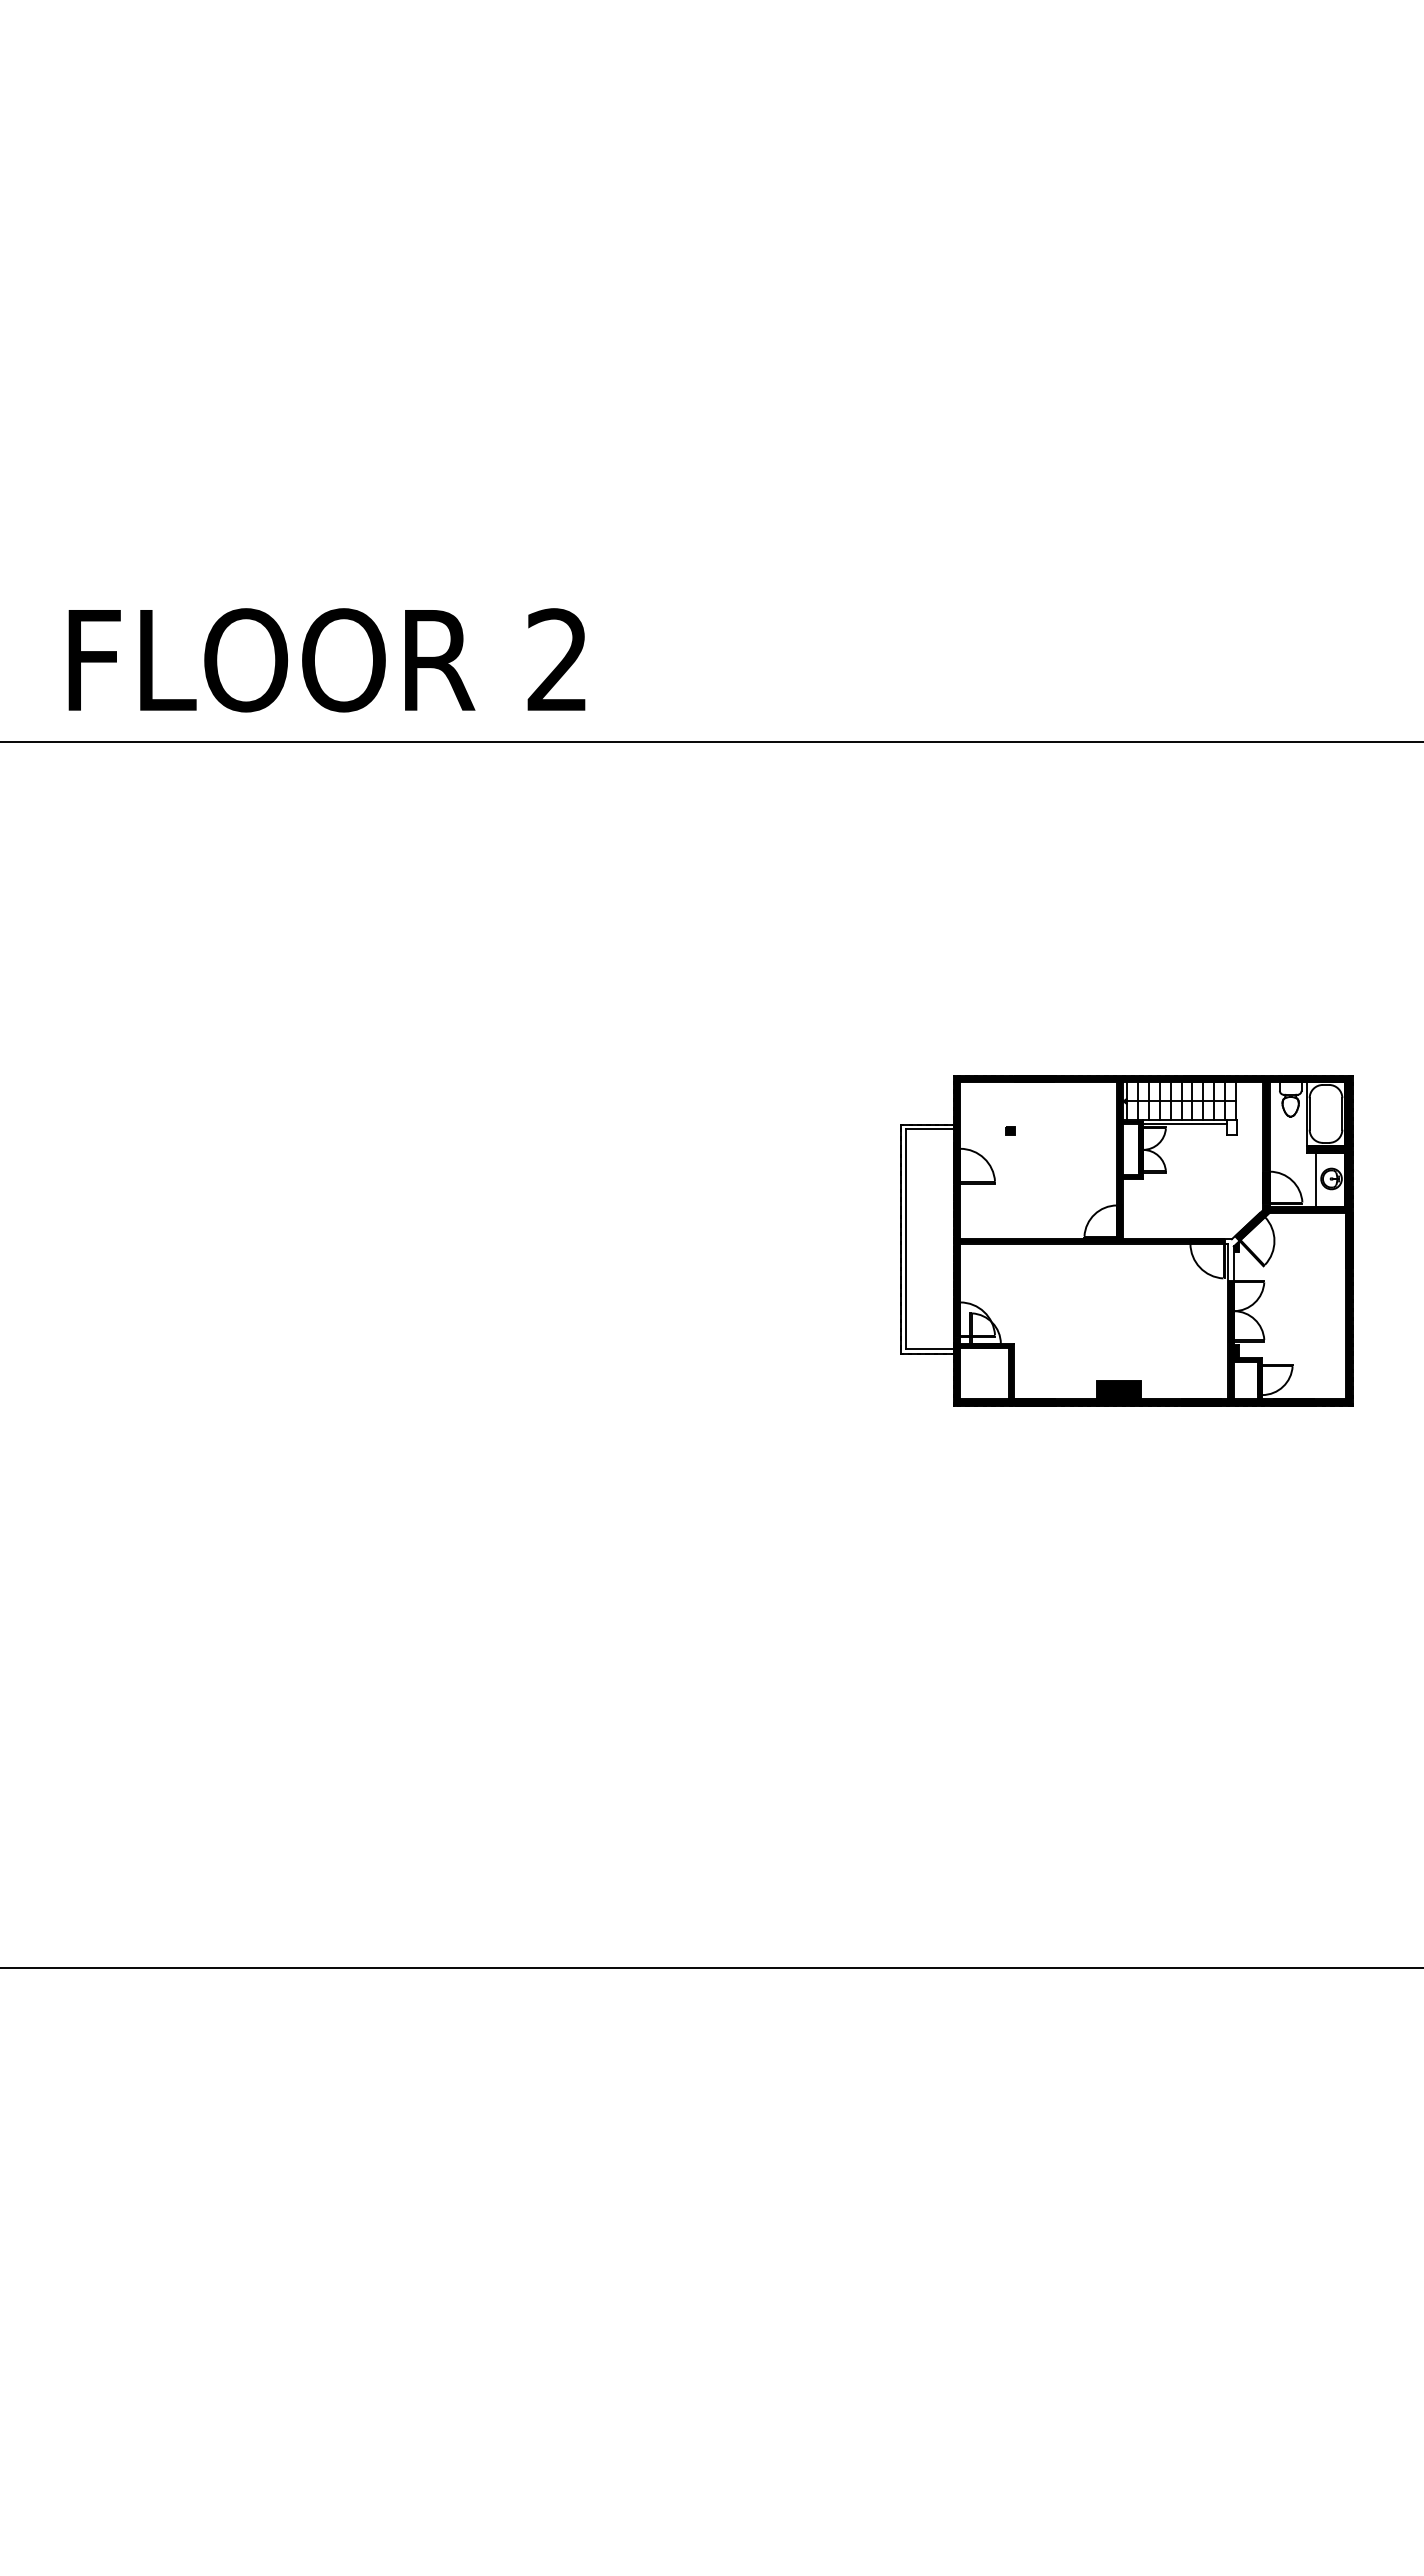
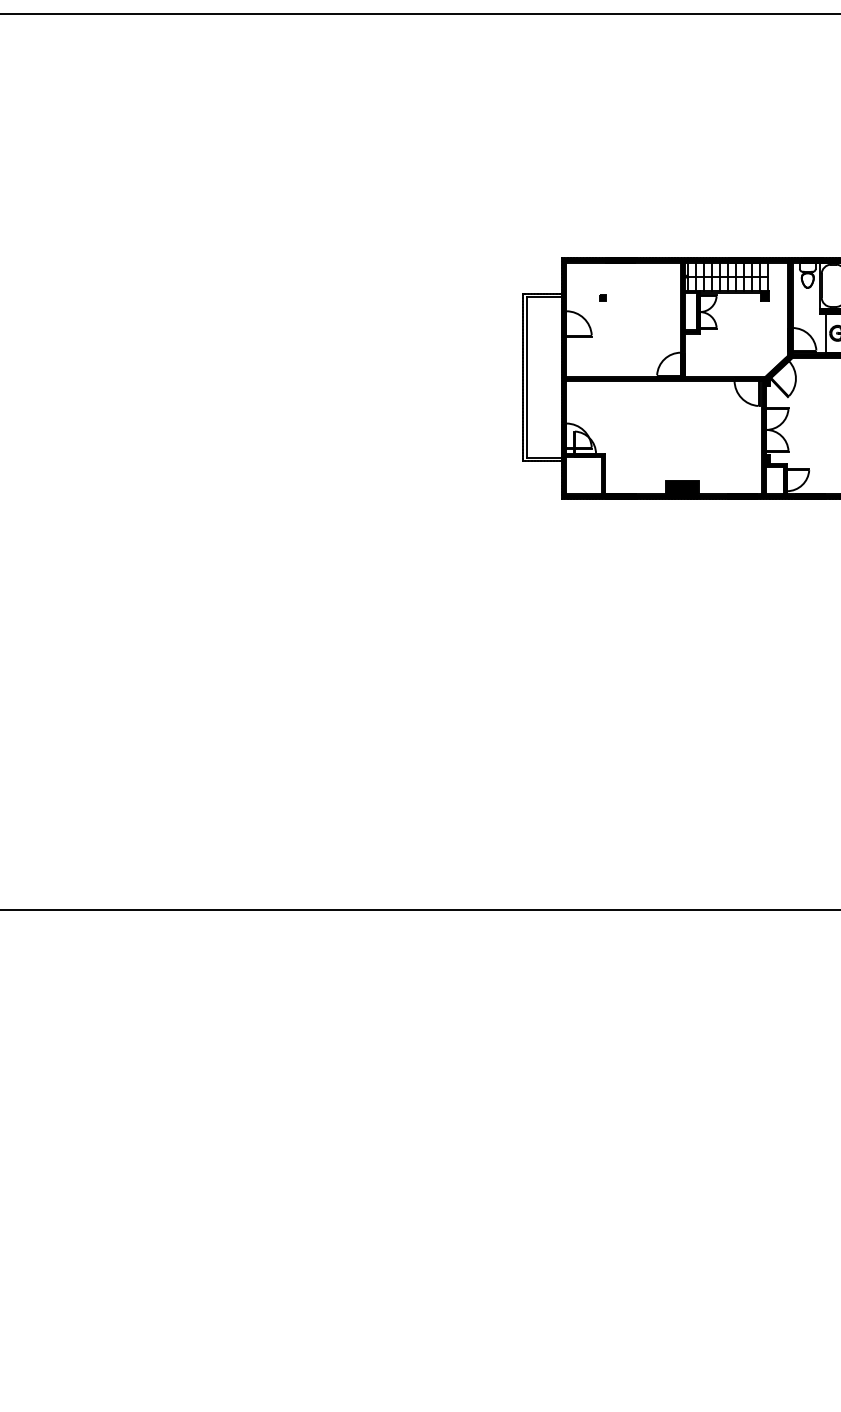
fill: (1232, 1127) -> (765, 295), added
fill: (1232, 1258) -> (765, 391), added

